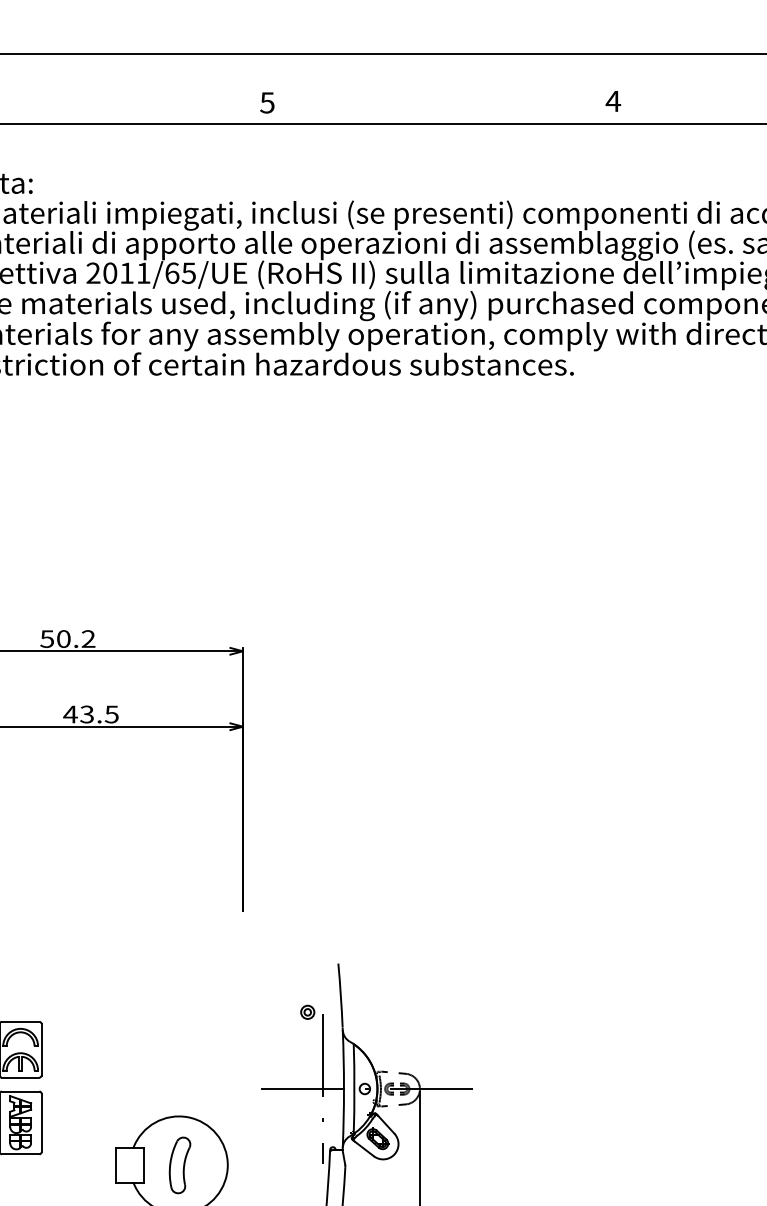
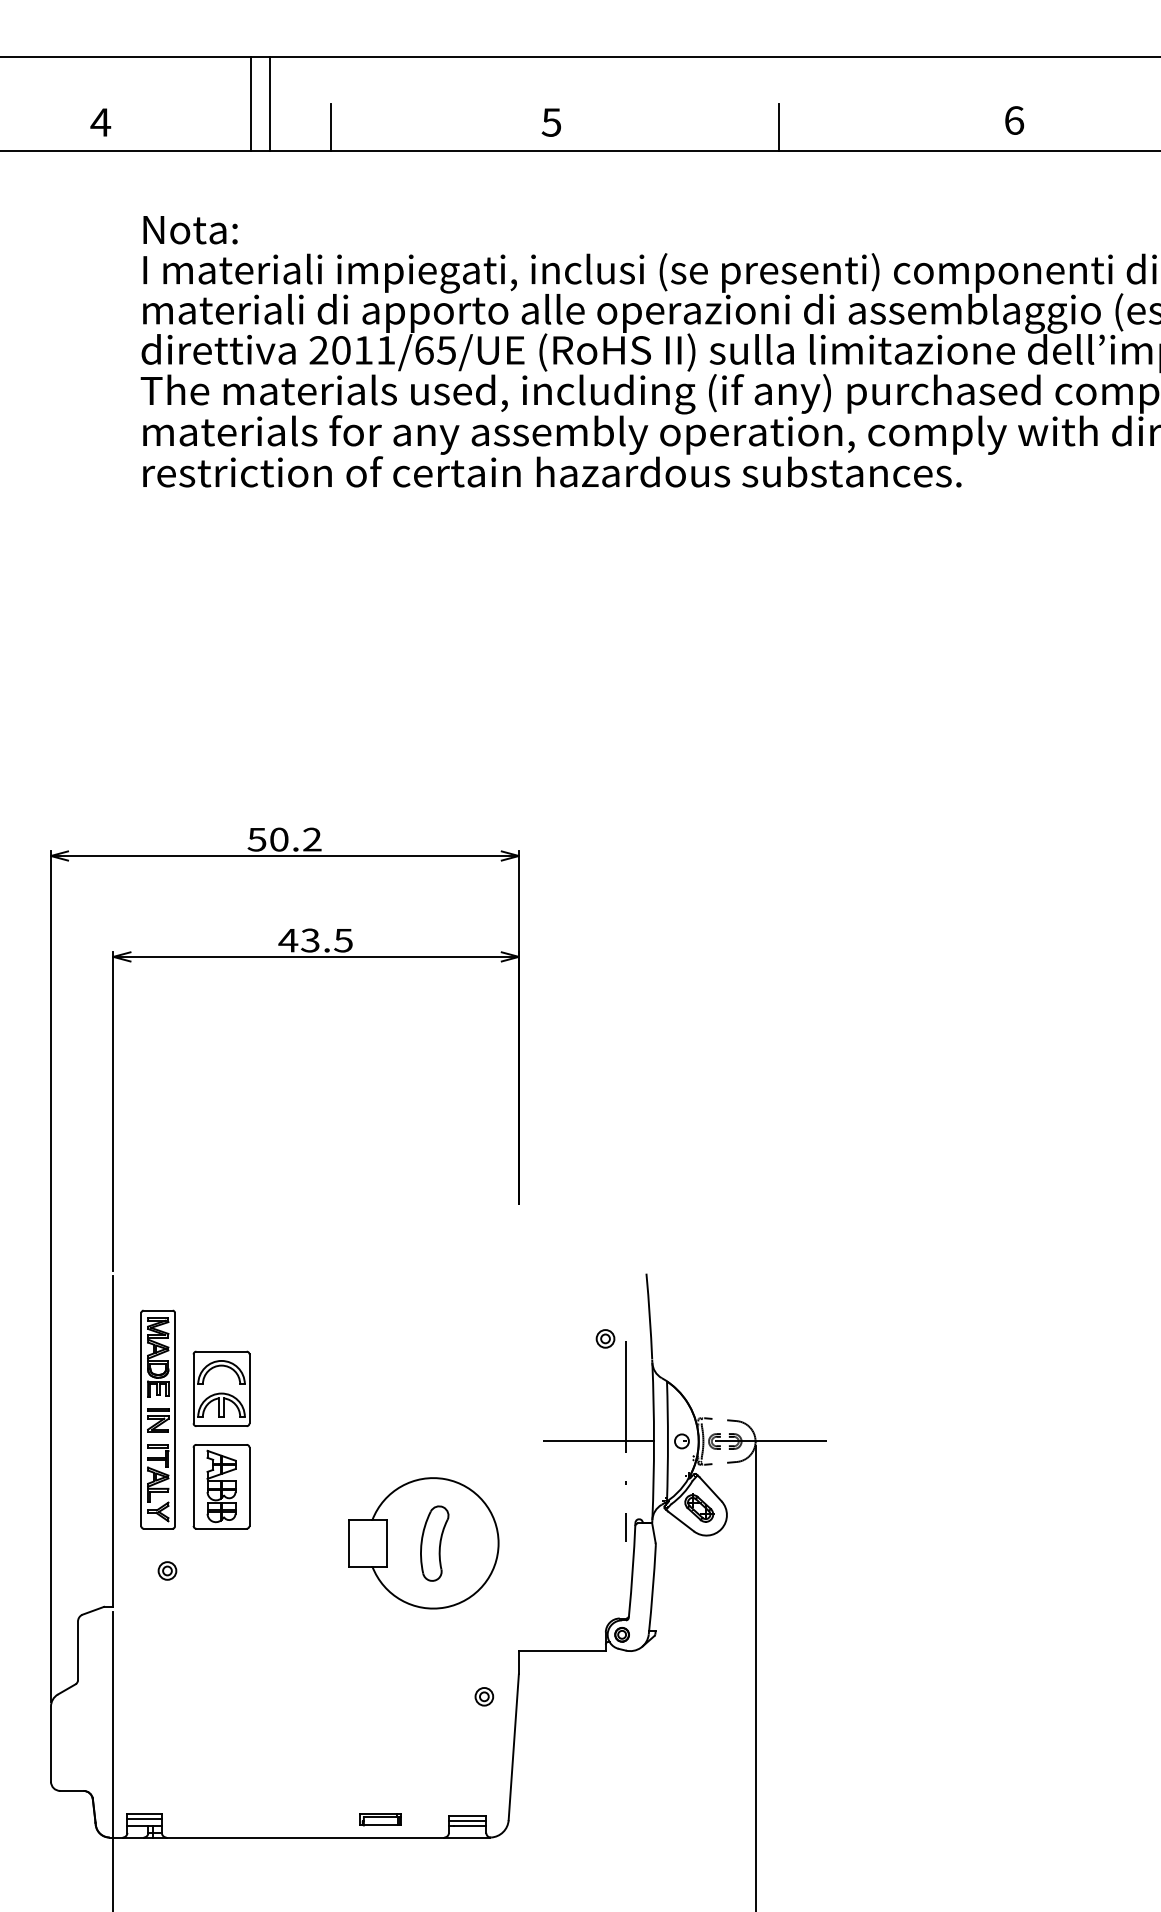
line: (43, 88) -> (251, 103), added
line: (57, 88) -> (270, 103), added
text: (612, 101) -> (1013, 120), 4 -> 6
line: (102, 105) -> (330, 126), added
line: (437, 105) -> (779, 126), added

